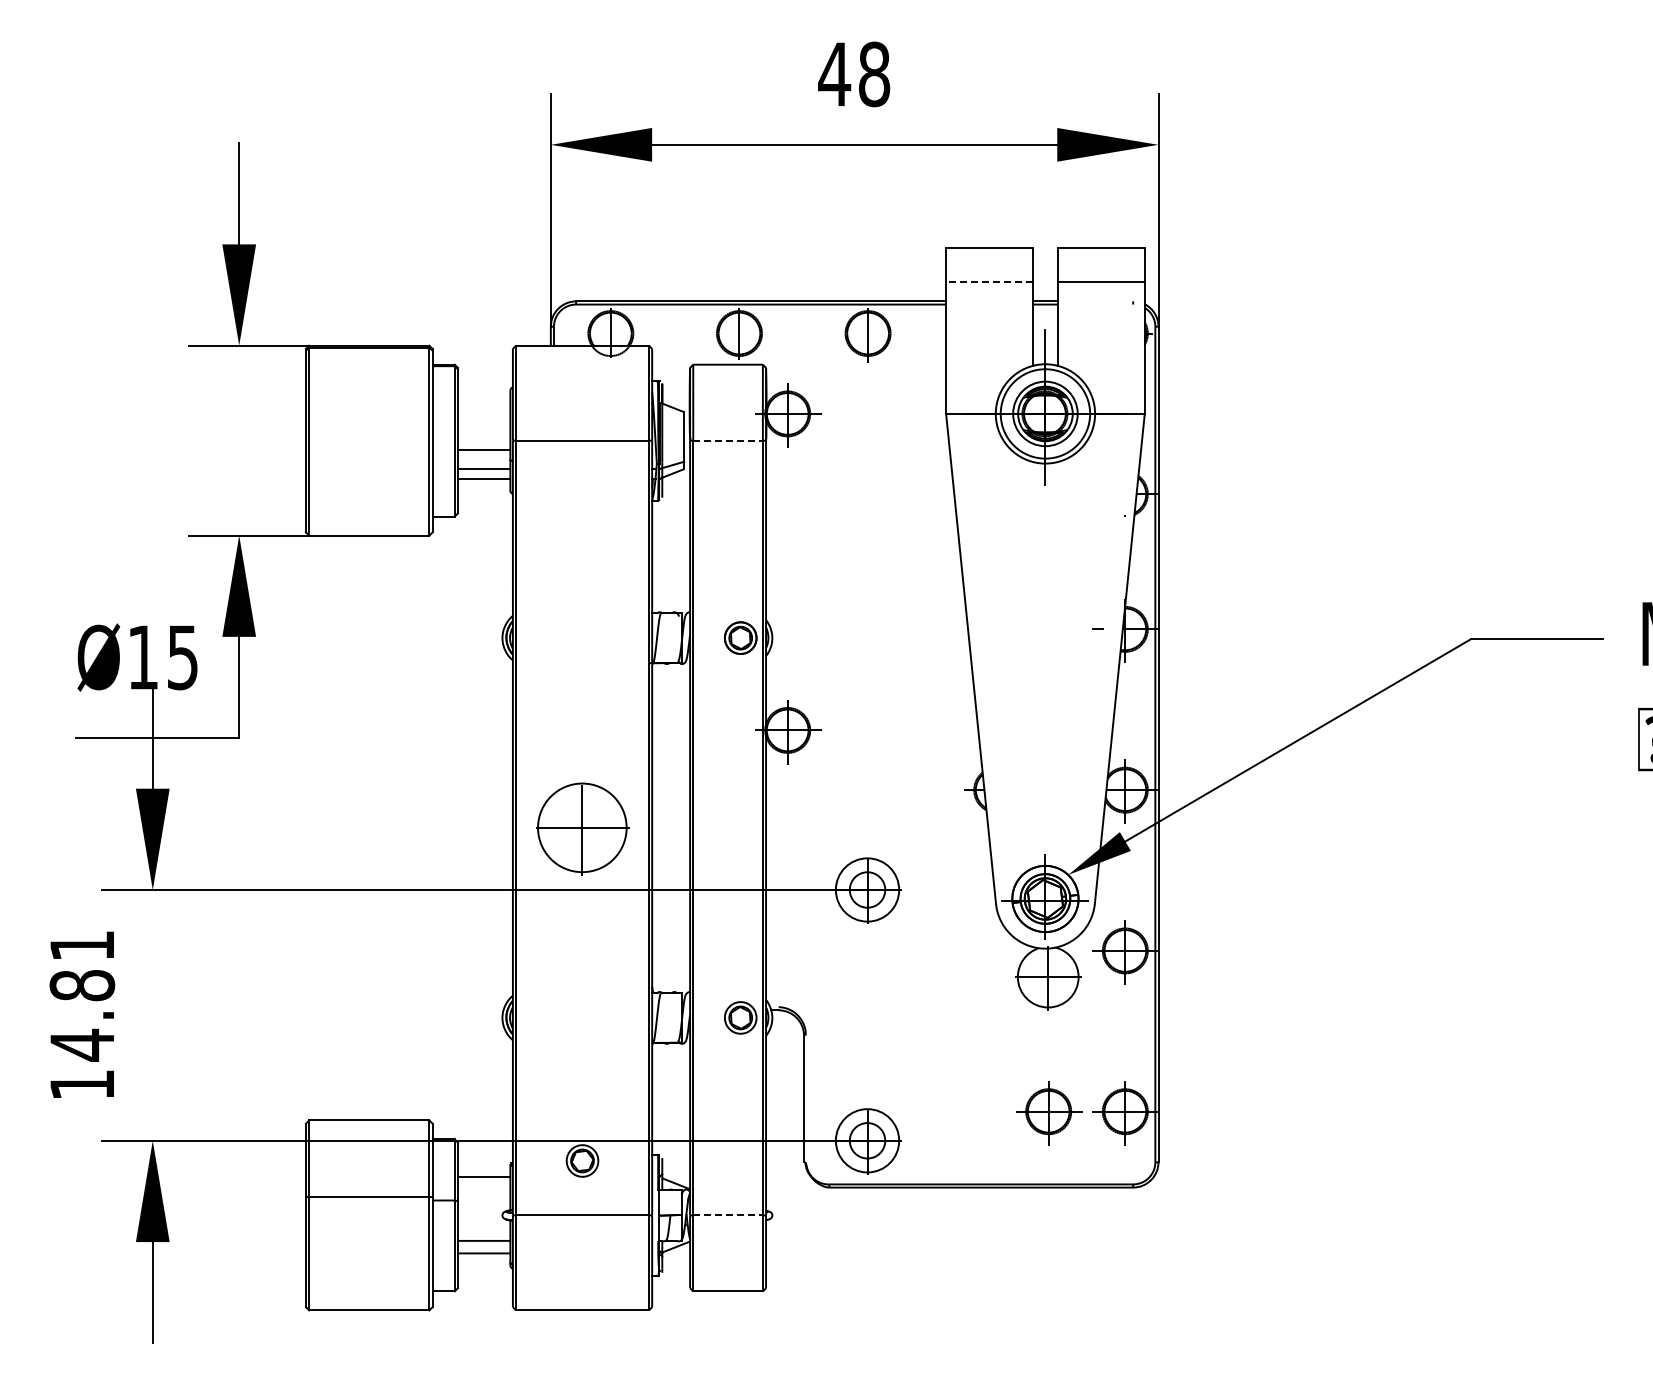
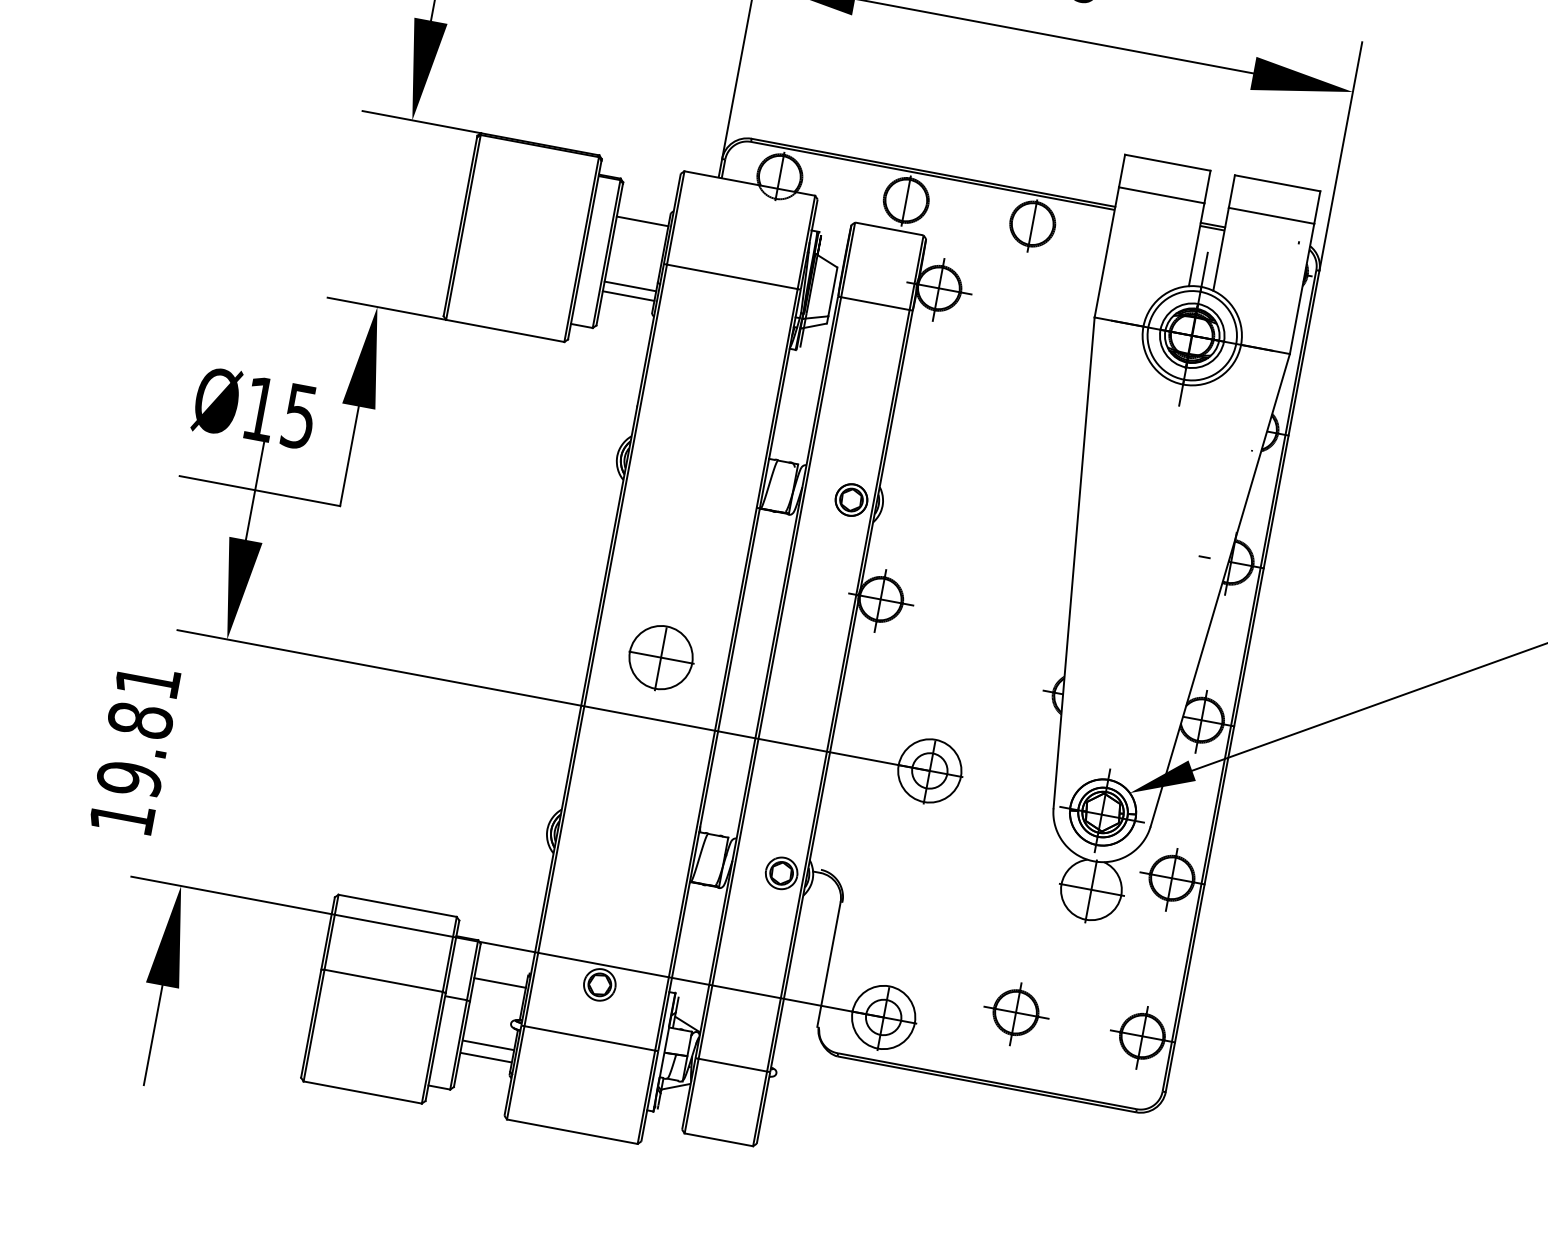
line: (989, 281) -> (1161, 195), dashed -> solid
line: (728, 440) -> (875, 303), dashed -> solid
line: (483, 449) -> (642, 221), moved
part: (582, 828) -> (660, 658), size x0.71
text: (82, 1044) -> (129, 778), 14.81 -> 19.81
part: (1049, 1113) -> (1016, 1014), moved
line: (728, 1215) -> (733, 1065), dashed -> solid

